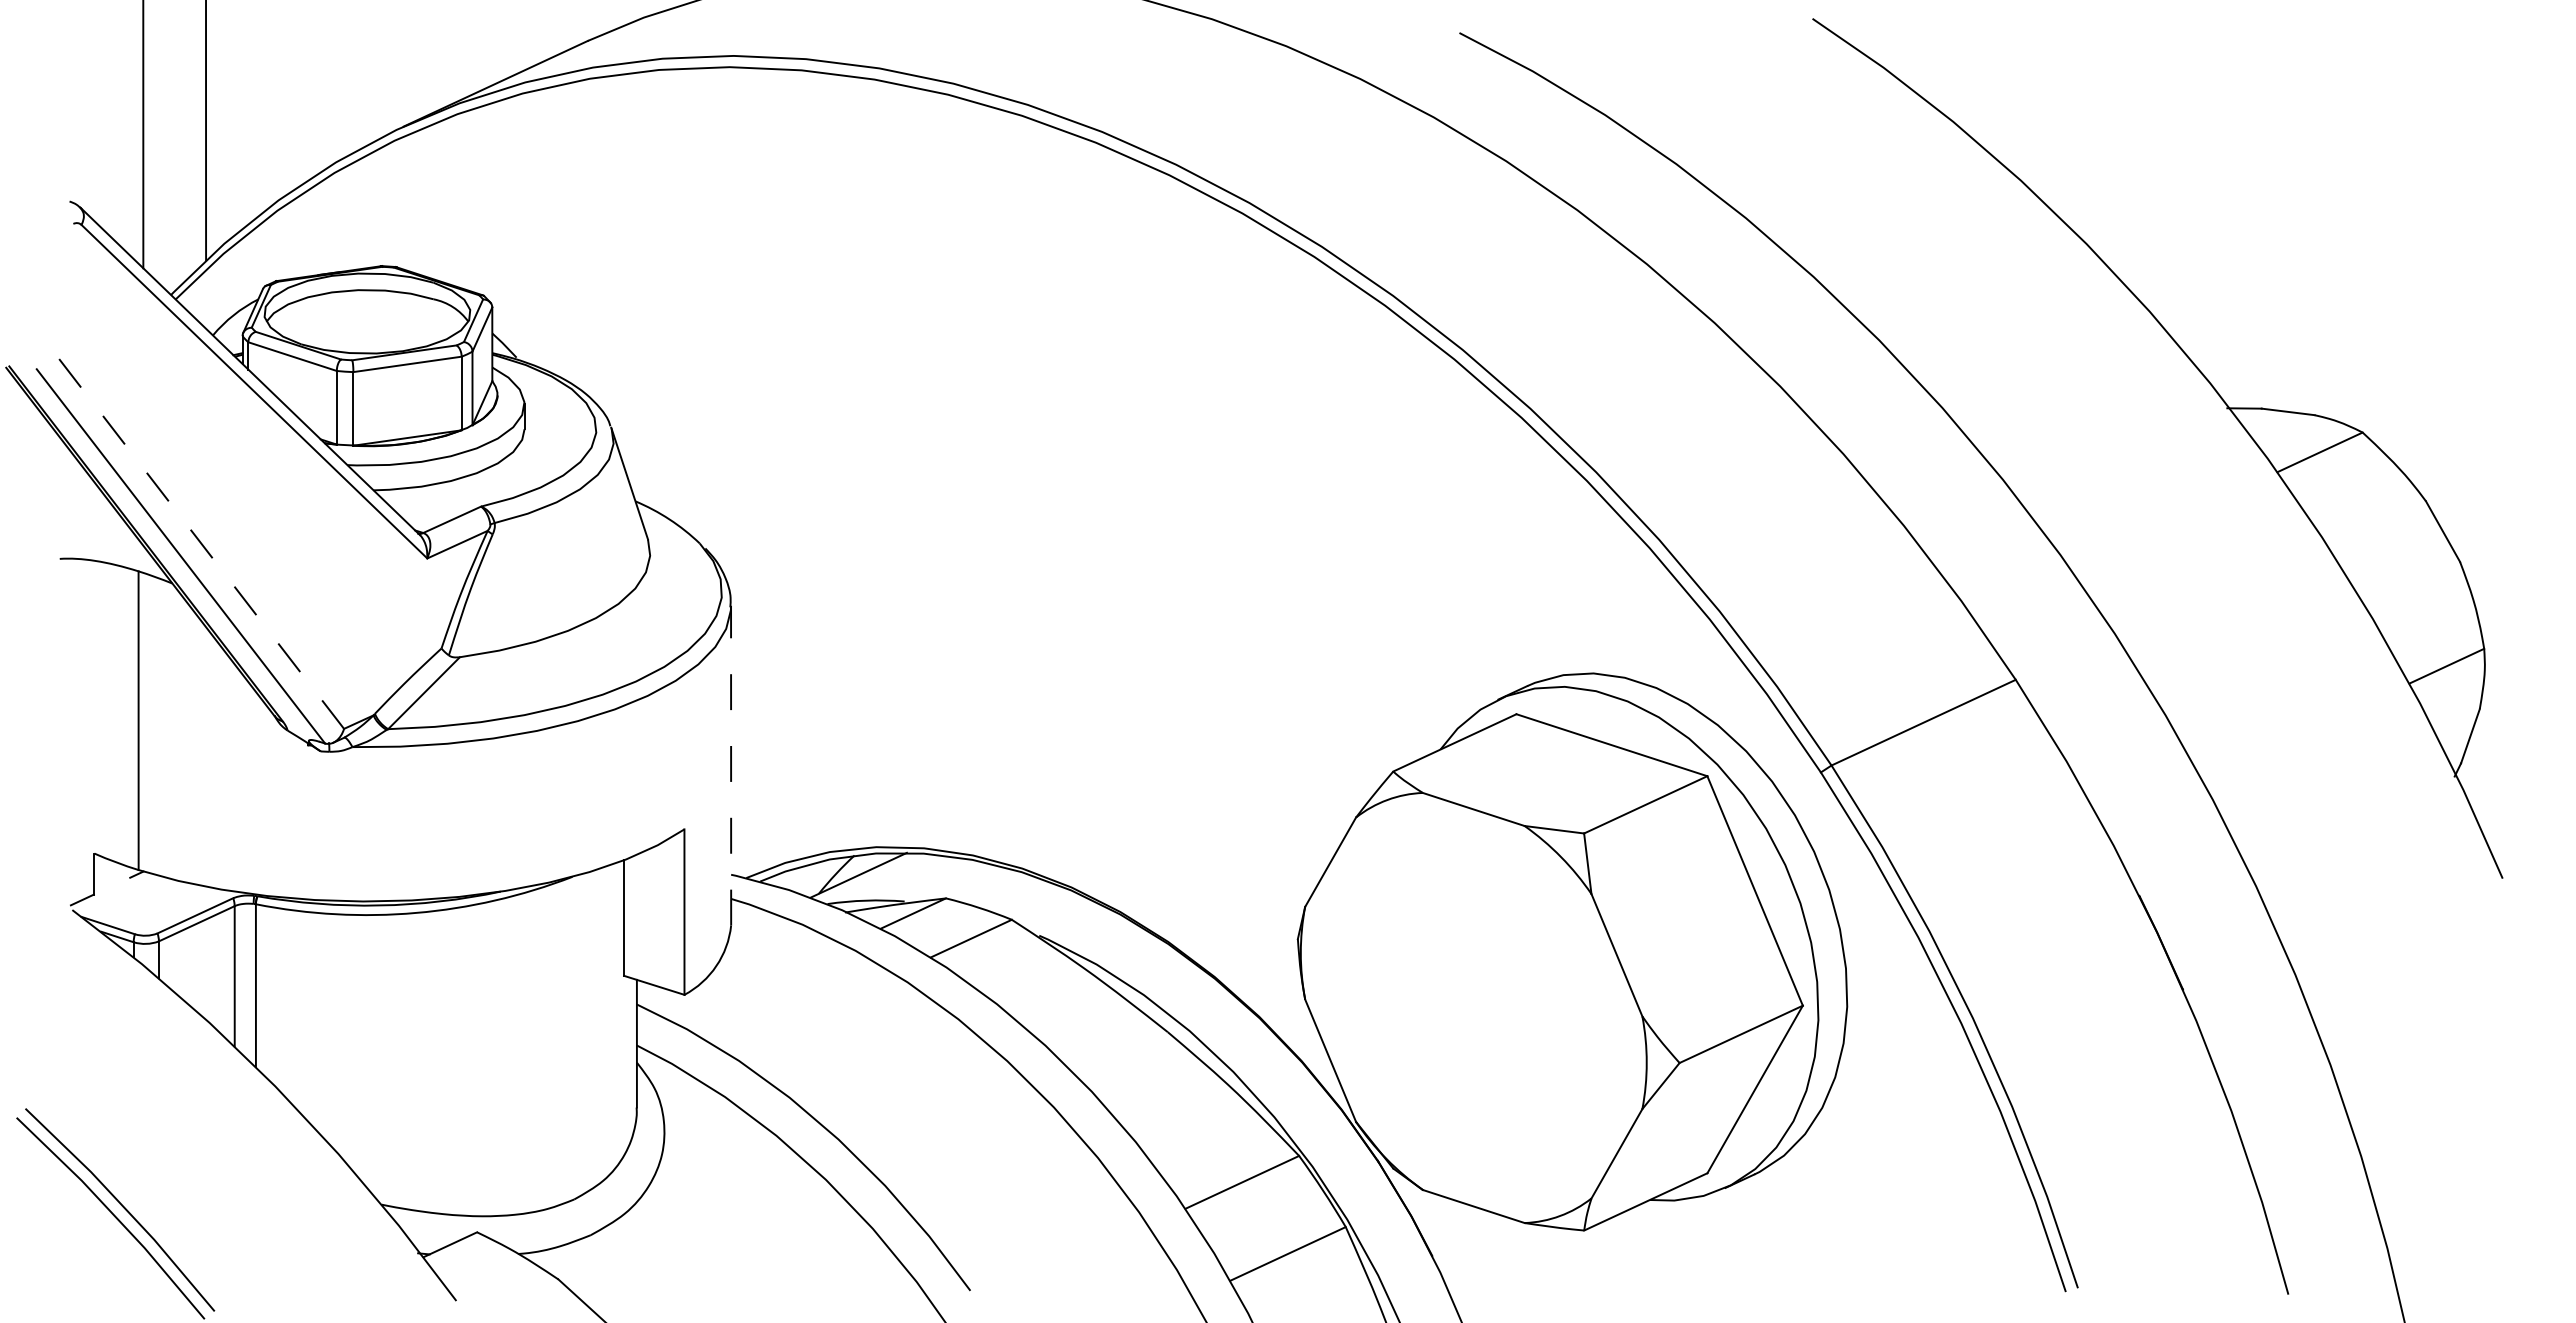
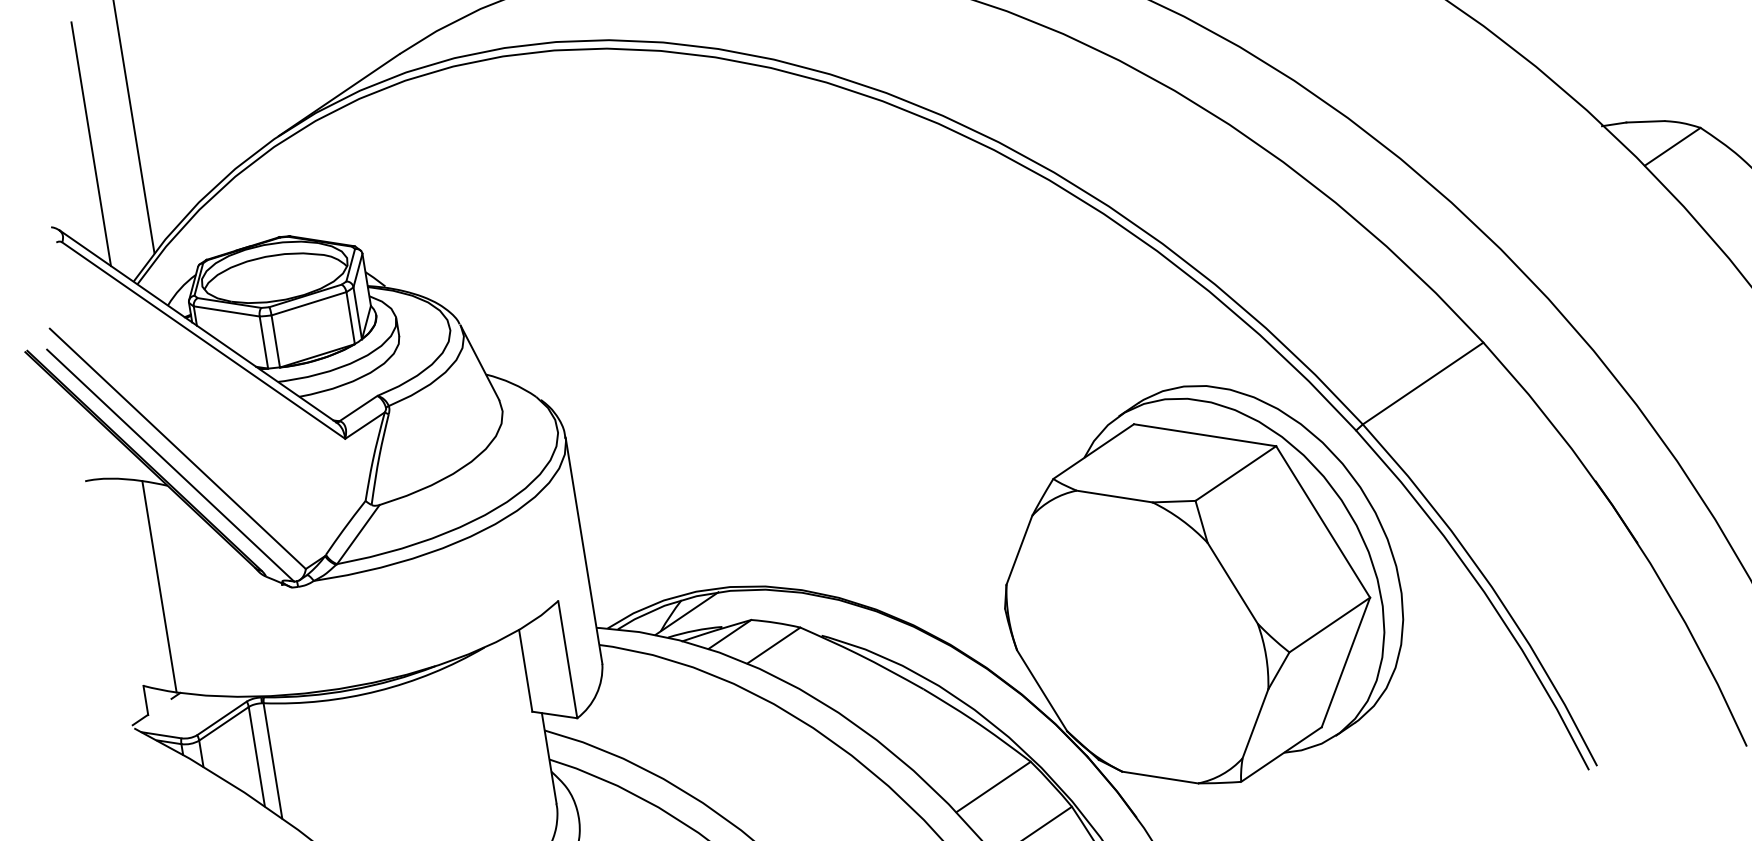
line: (194, 534) -> (177, 448), dashed -> solid
line: (731, 765) -> (584, 550), dashed -> solid

